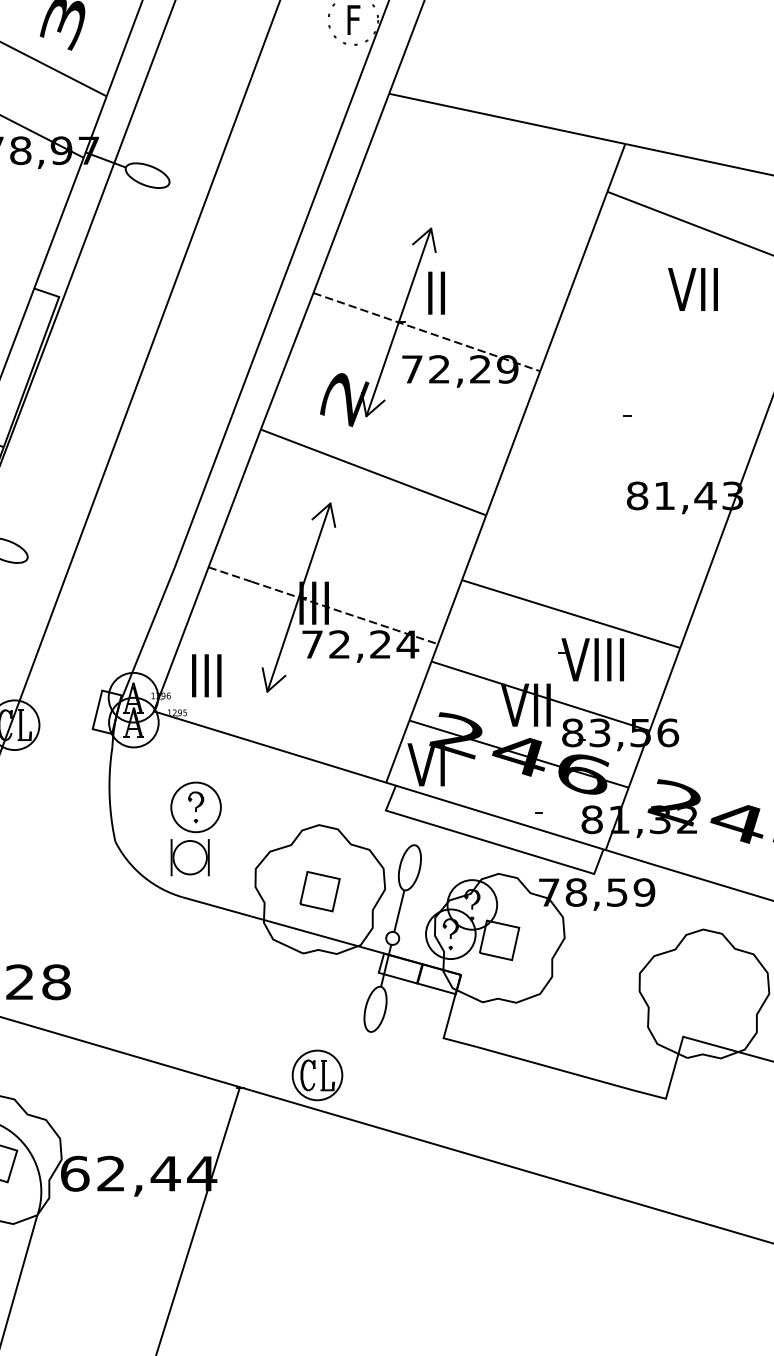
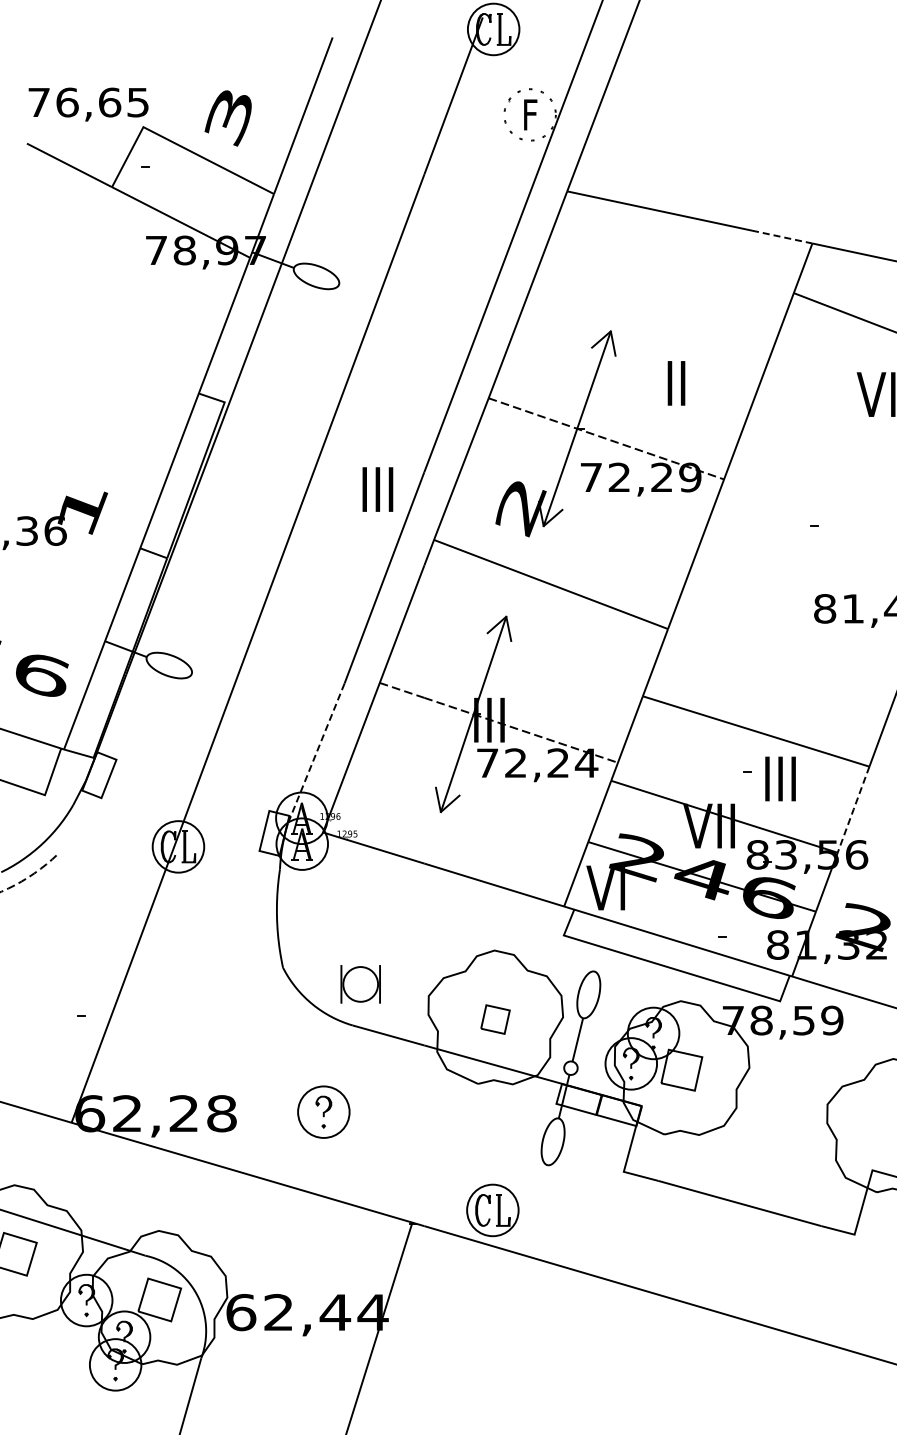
line: (596, 138) -> (782, 237), solid -> dashed
text: (436, 293) -> (676, 383), moved
line: (147, 635) -> (316, 753), solid -> dashed
text: (592, 659) -> (778, 778), VIII -> III
text: (206, 675) -> (377, 489), moved
line: (664, 689) -> (853, 809), solid -> dashed
part: (195, 806) -> (323, 1111), moved
part: (320, 891) -> (495, 1019), size x0.7

